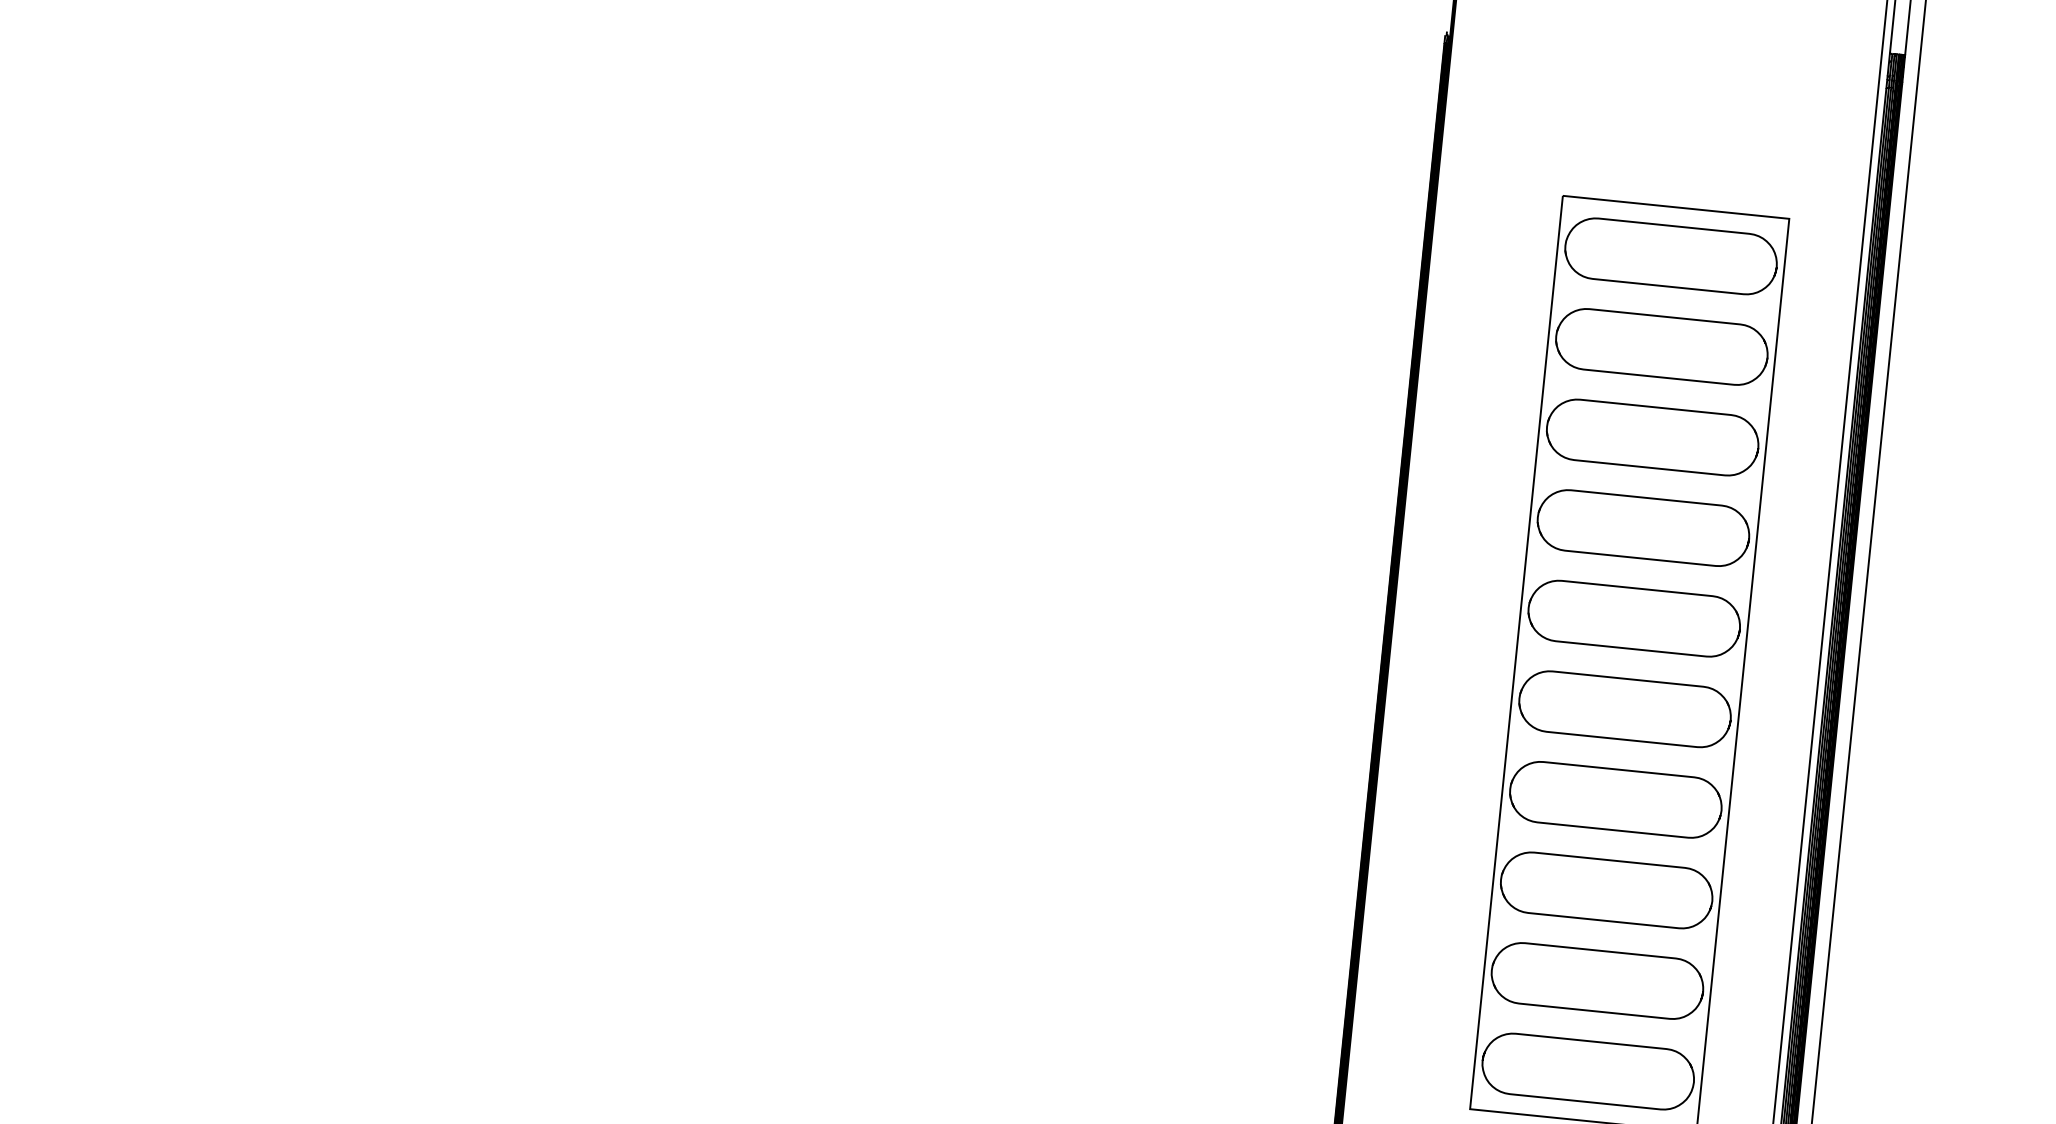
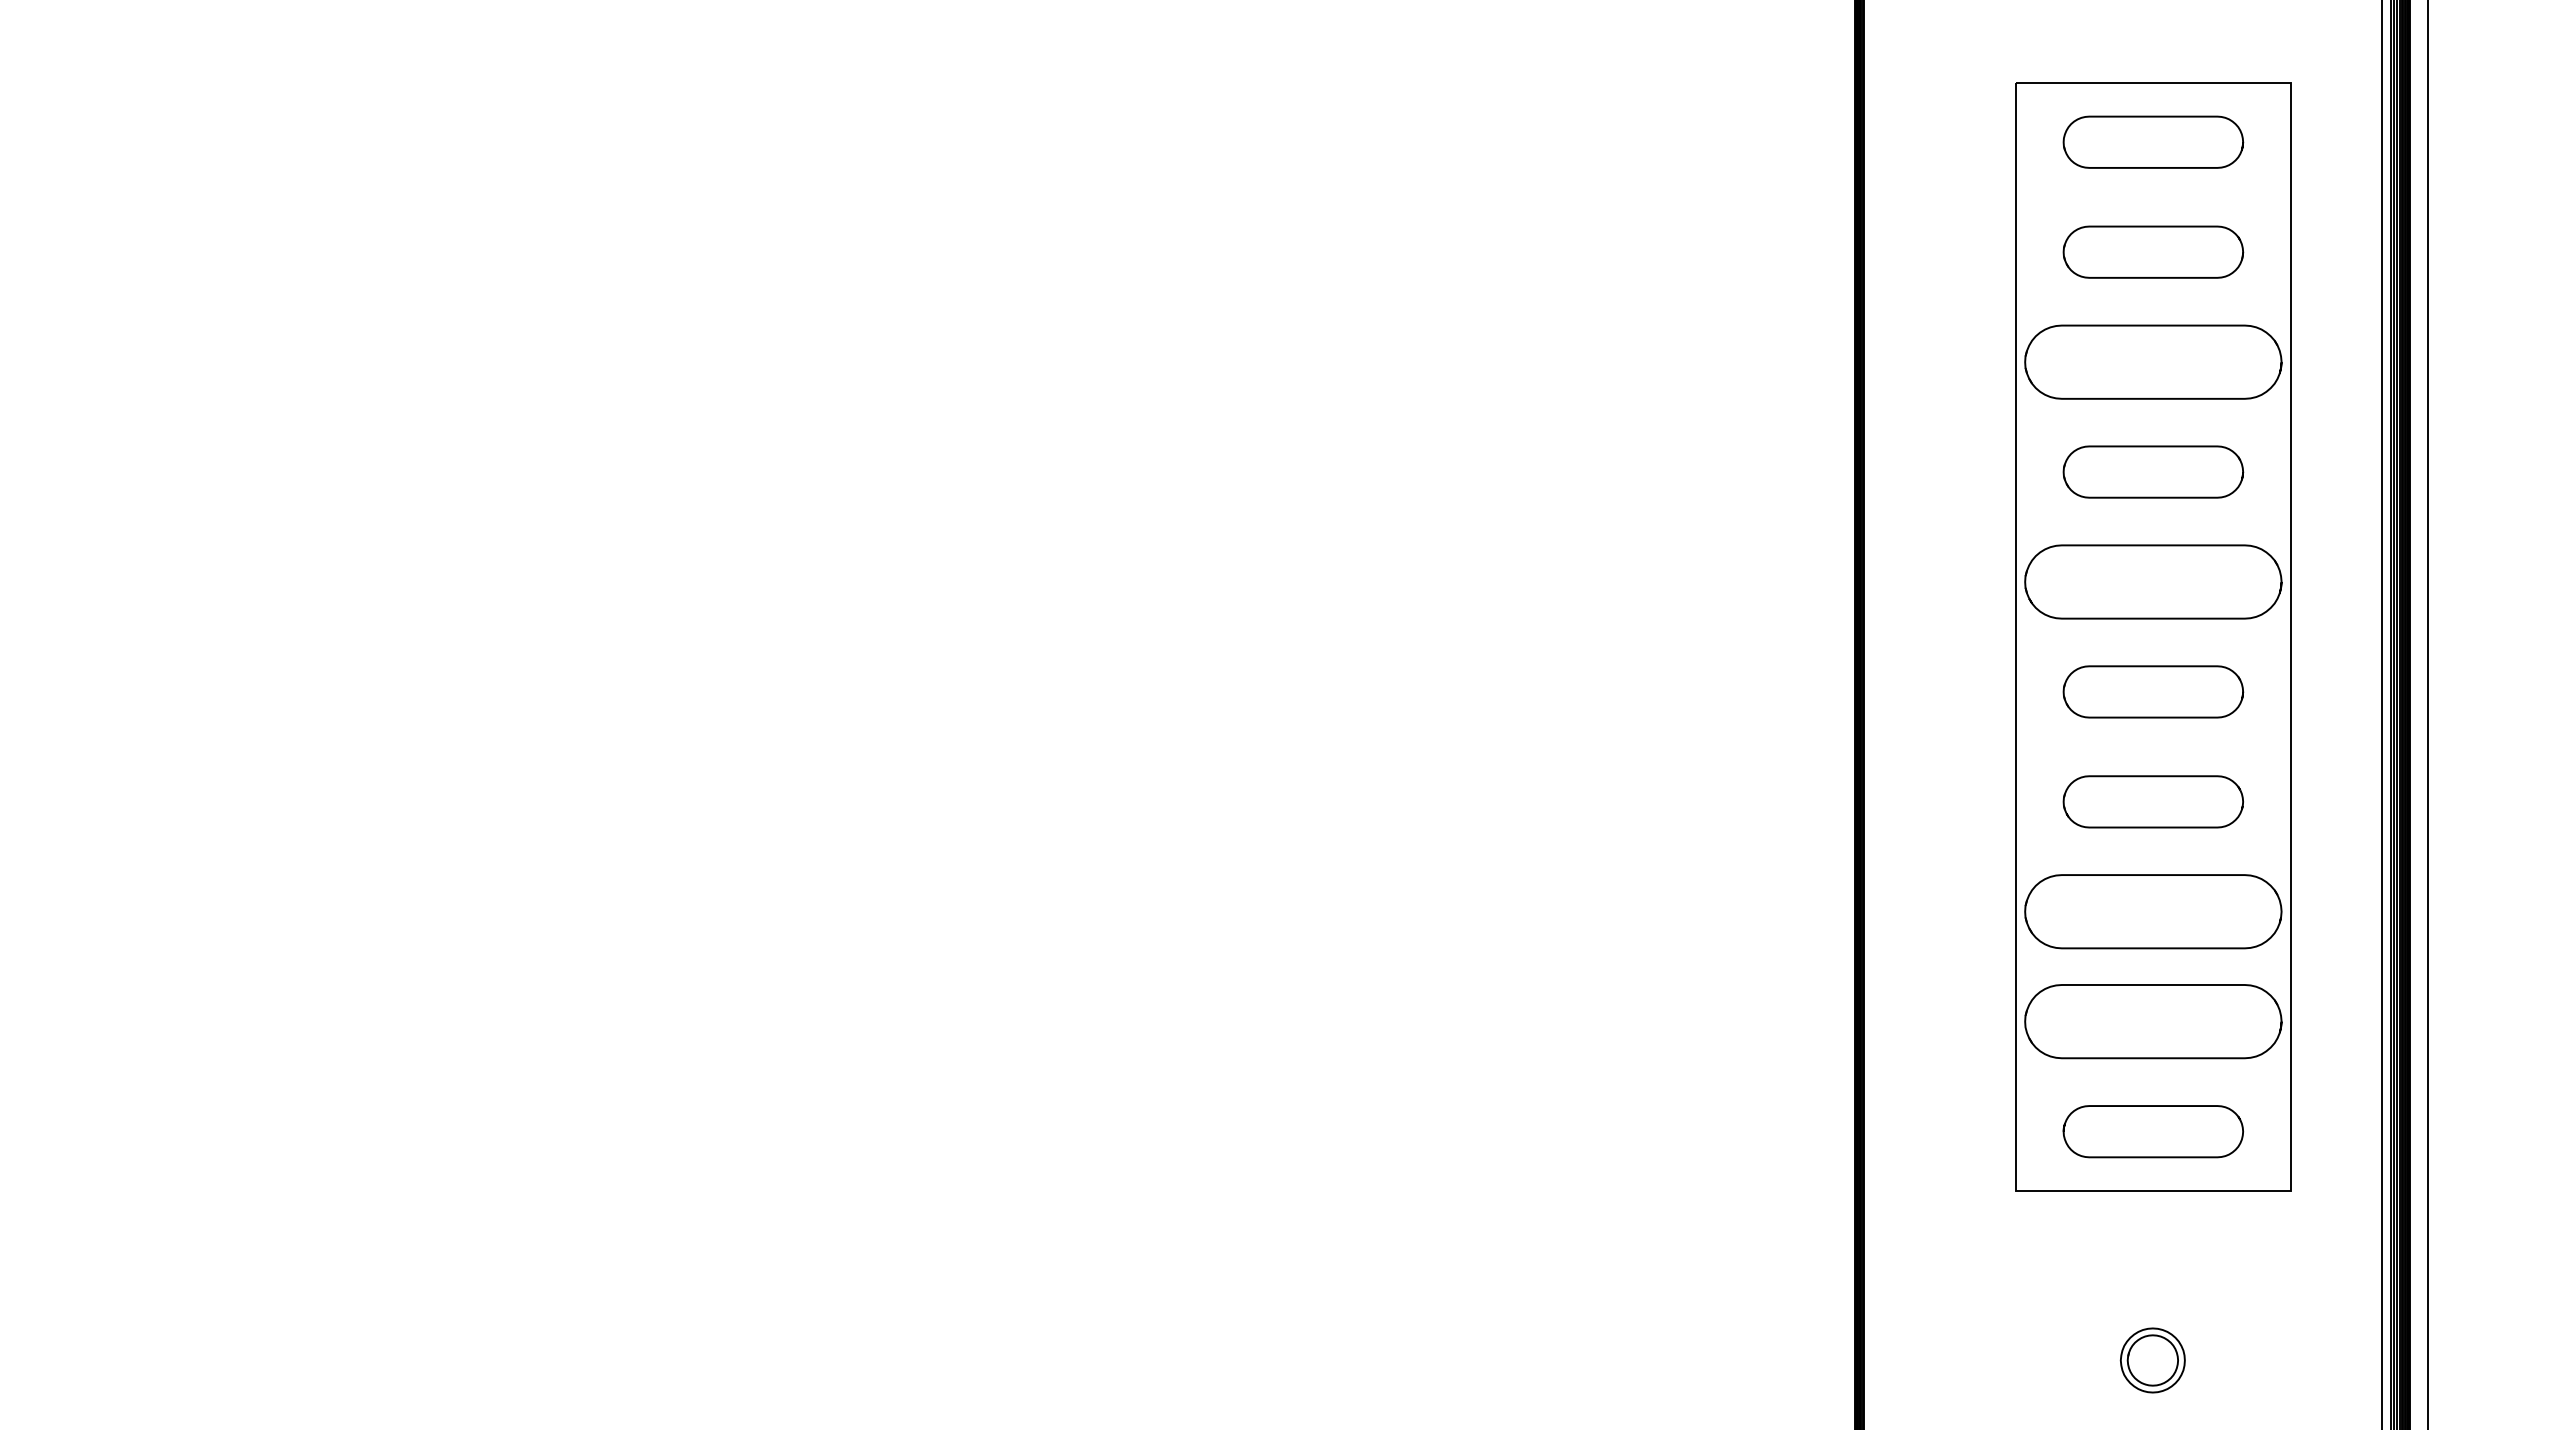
part: (1671, 255) -> (2153, 141), size x0.7
part: (1662, 346) -> (2153, 251), size x0.7
part: (1643, 527) -> (2153, 471), size x0.7
part: (1625, 708) -> (2153, 691), size x0.7
part: (1616, 799) -> (2153, 801), size x0.7
part: (1588, 1071) -> (2153, 1131), size x0.7

